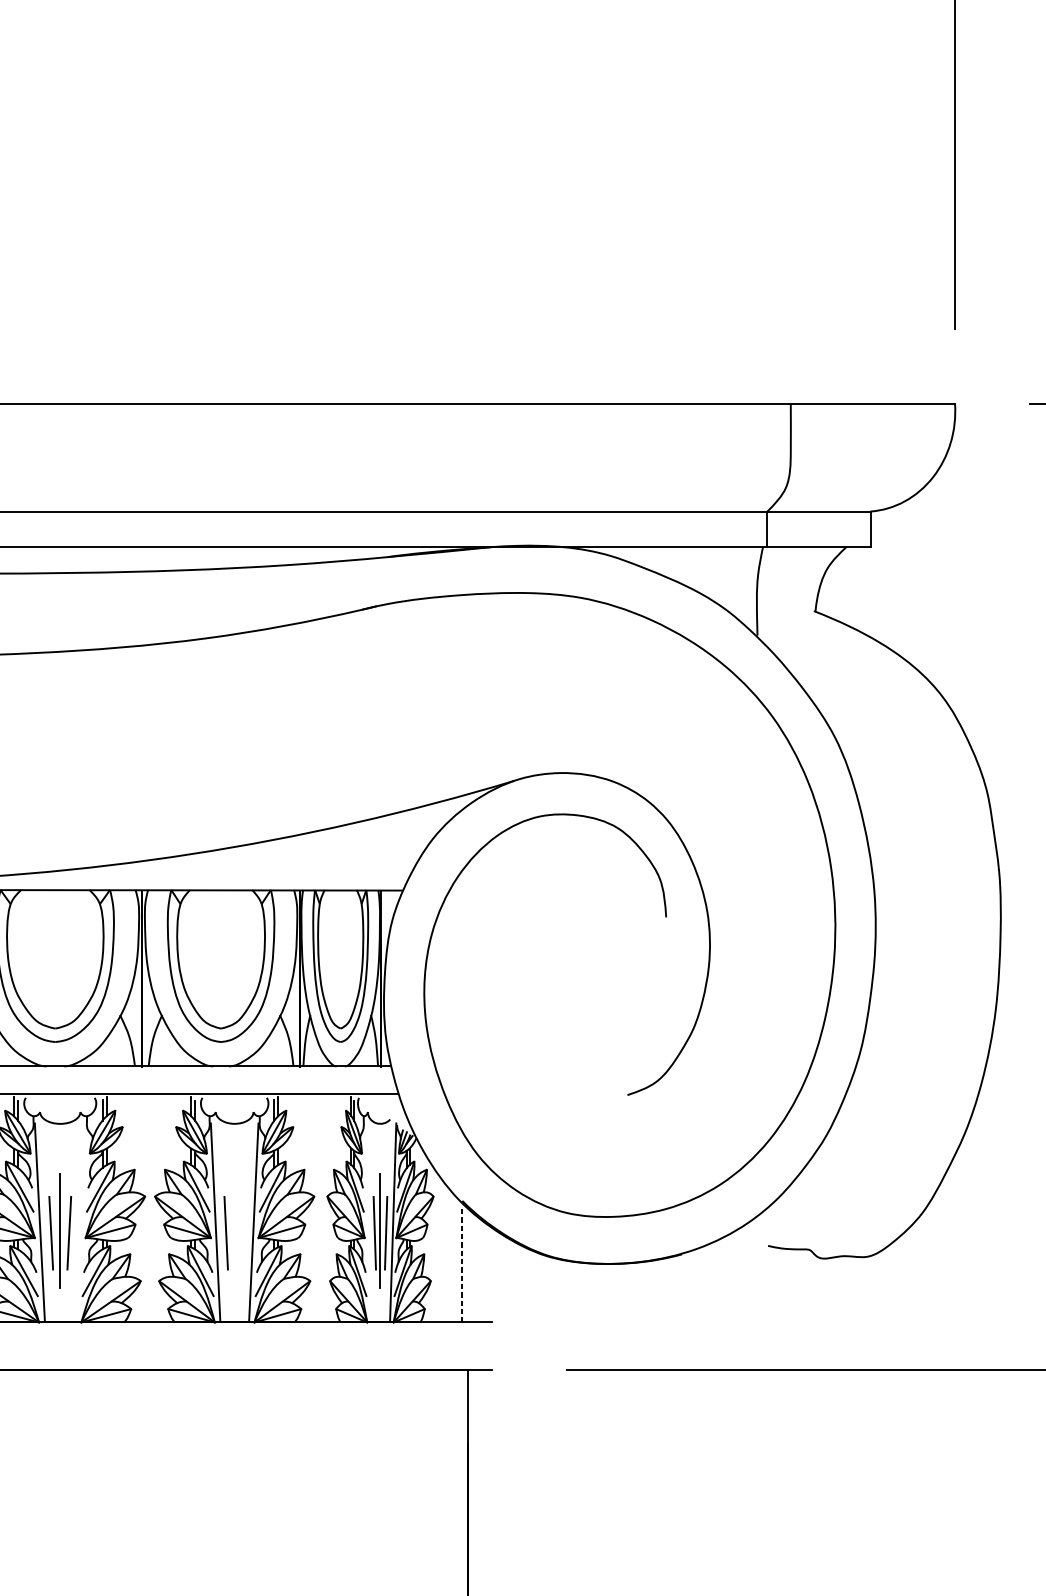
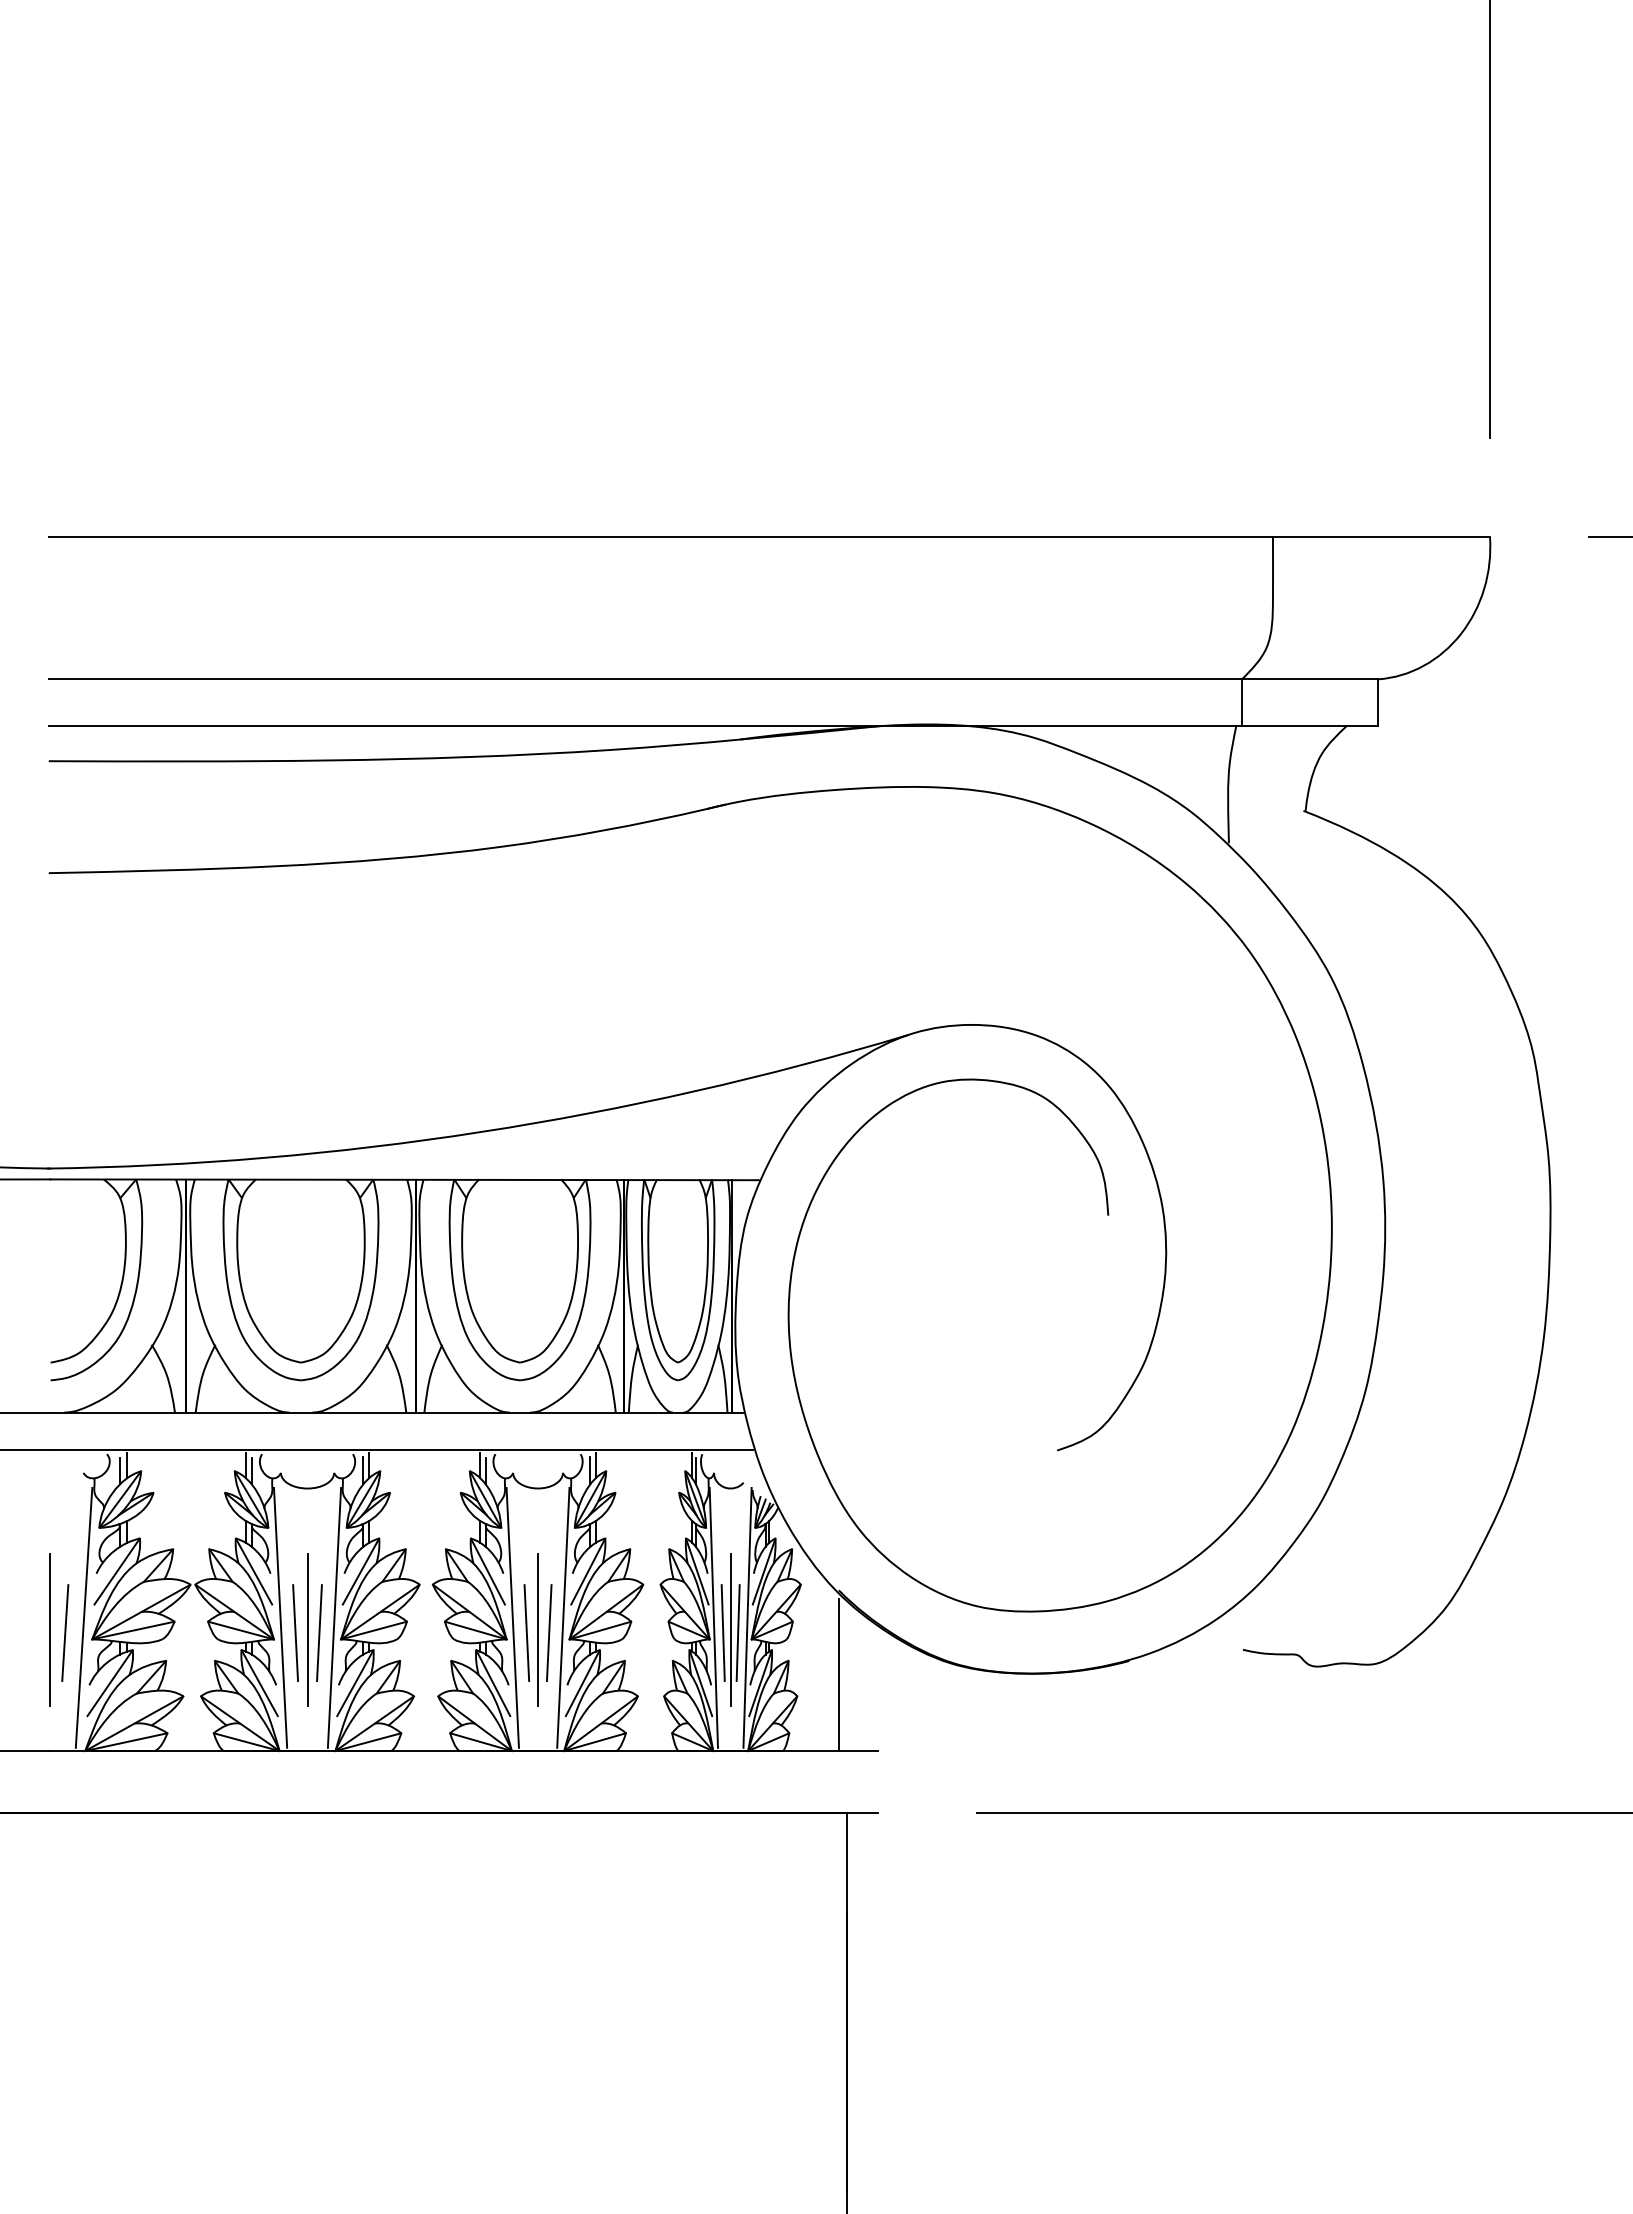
line: (80, 1221) -> (334, 1617), added
line: (367, 1221) -> (713, 1617), added
line: (235, 1230) -> (538, 1629), added
line: (242, 1232) -> (548, 1632), added
line: (462, 1264) -> (838, 1674), dashed -> solid

